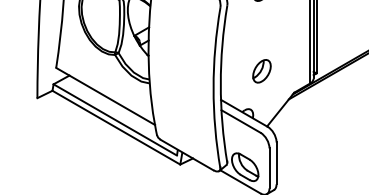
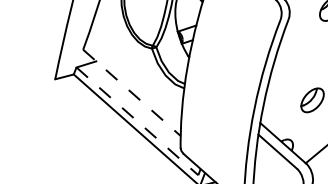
line: (106, 96) -> (132, 93), solid -> dashed
line: (115, 120) -> (137, 122), solid -> dashed

